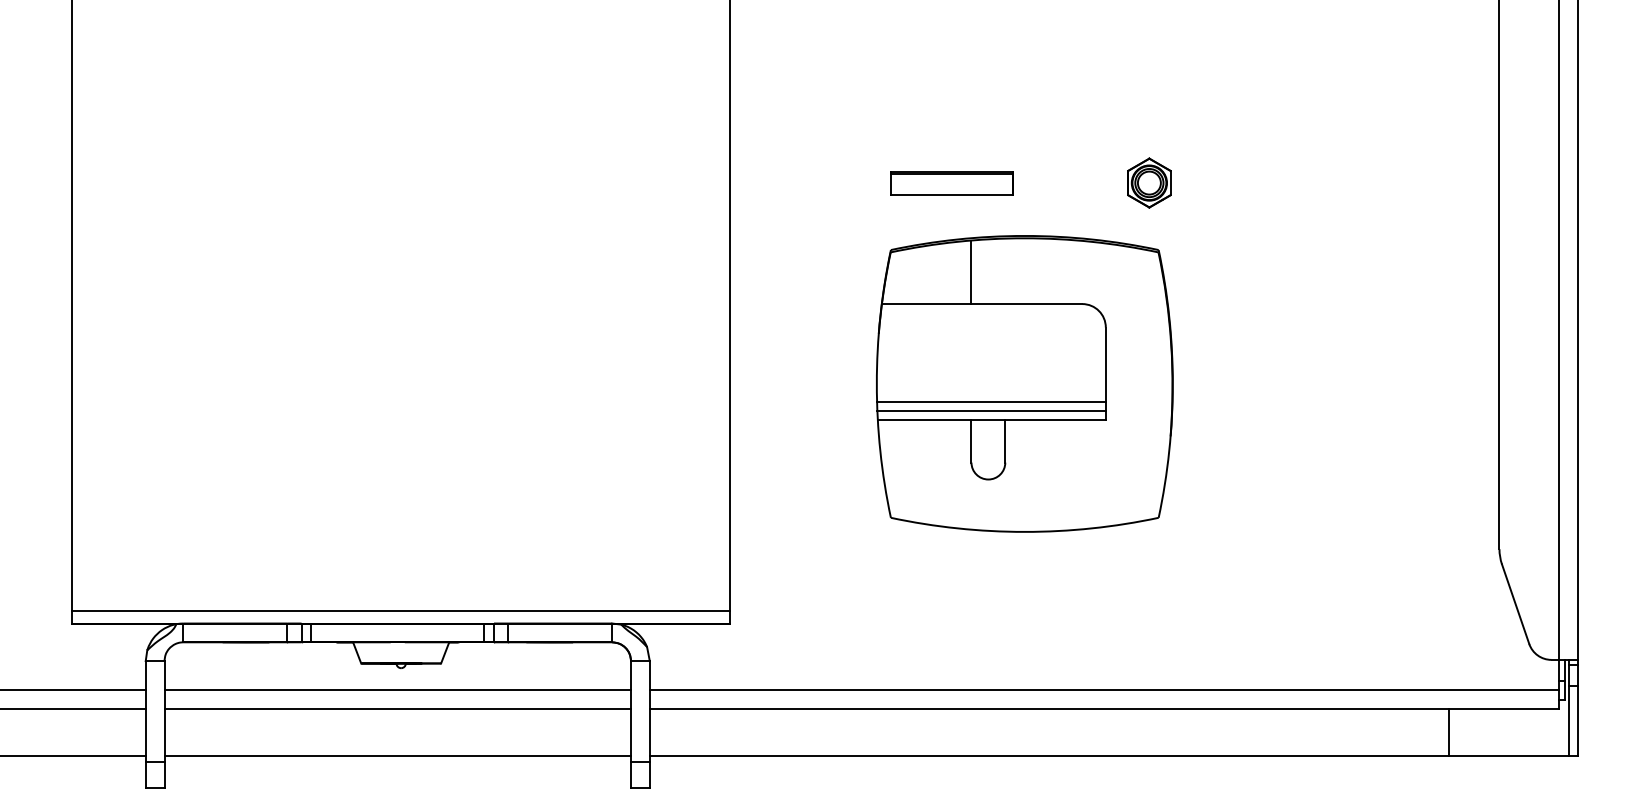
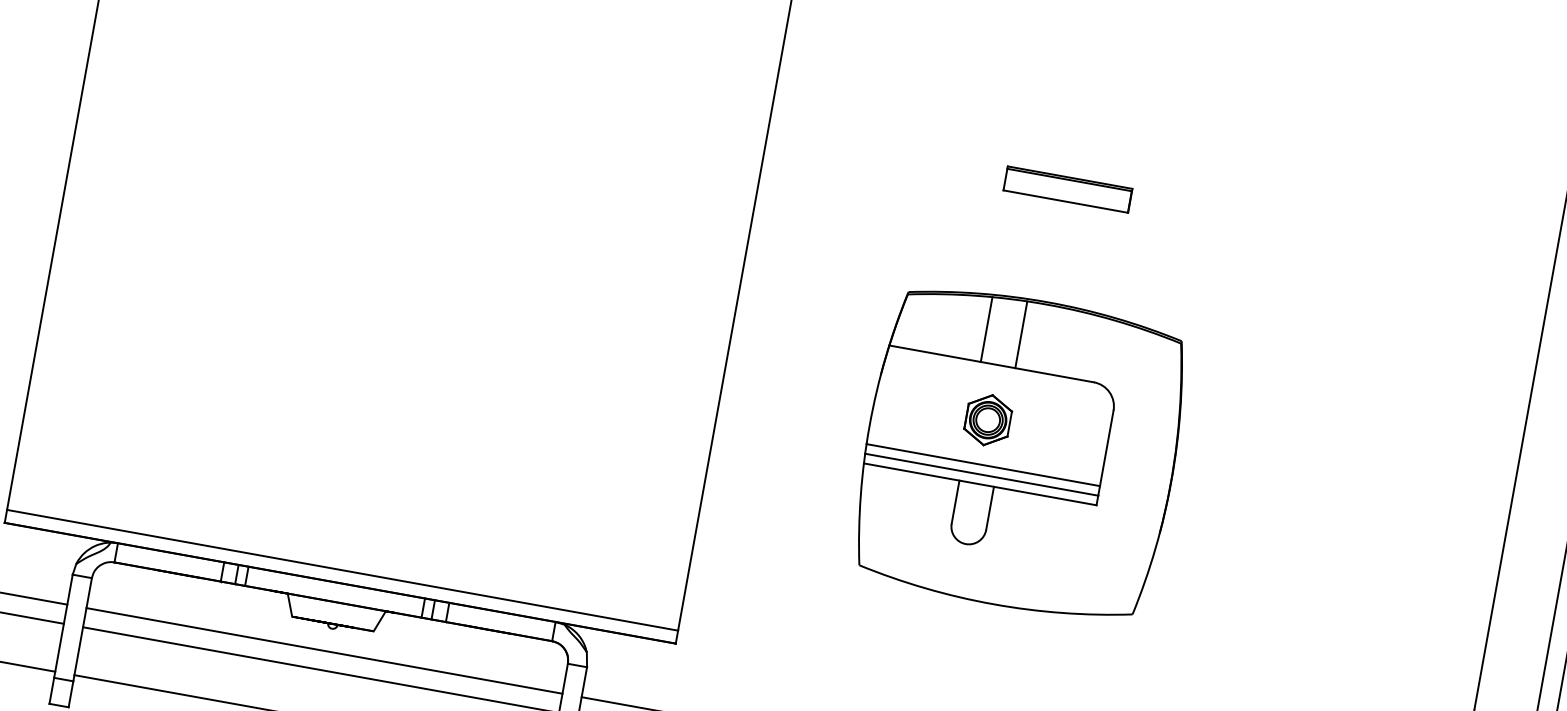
part: (1149, 182) -> (988, 419), moved
part: (951, 183) -> (1067, 189), moved
line: (1005, 271) -> (1021, 334), added

